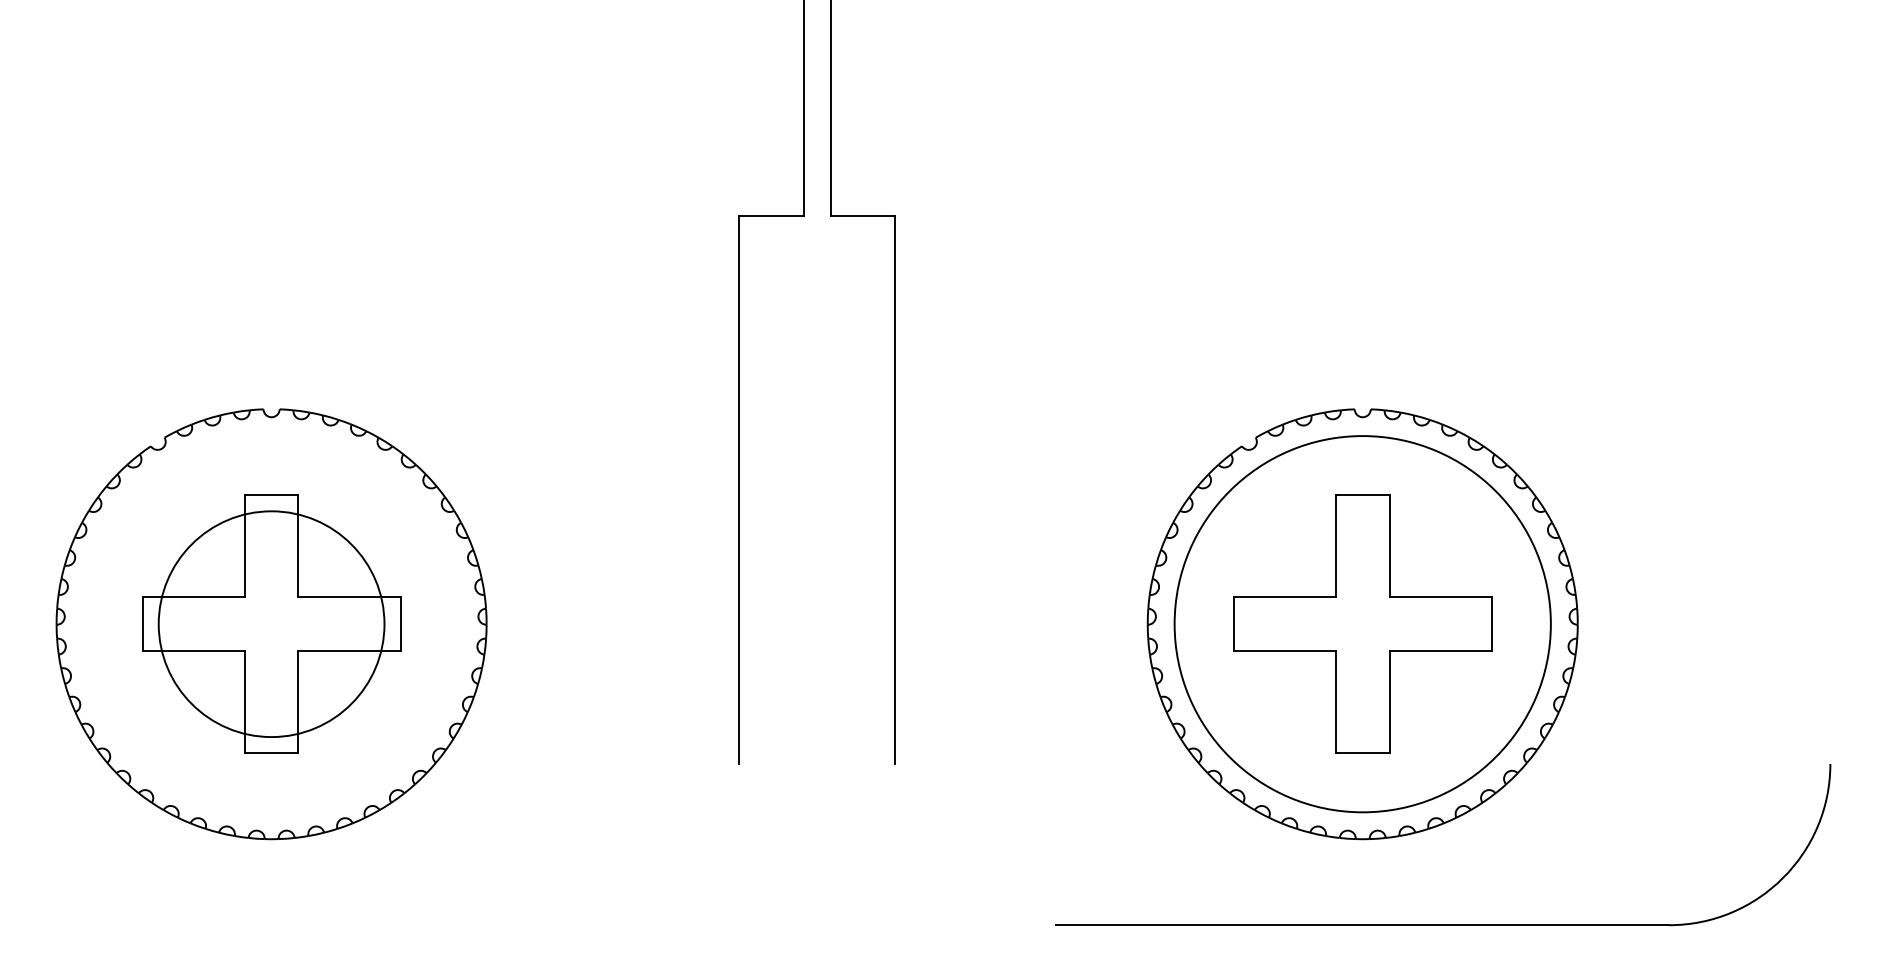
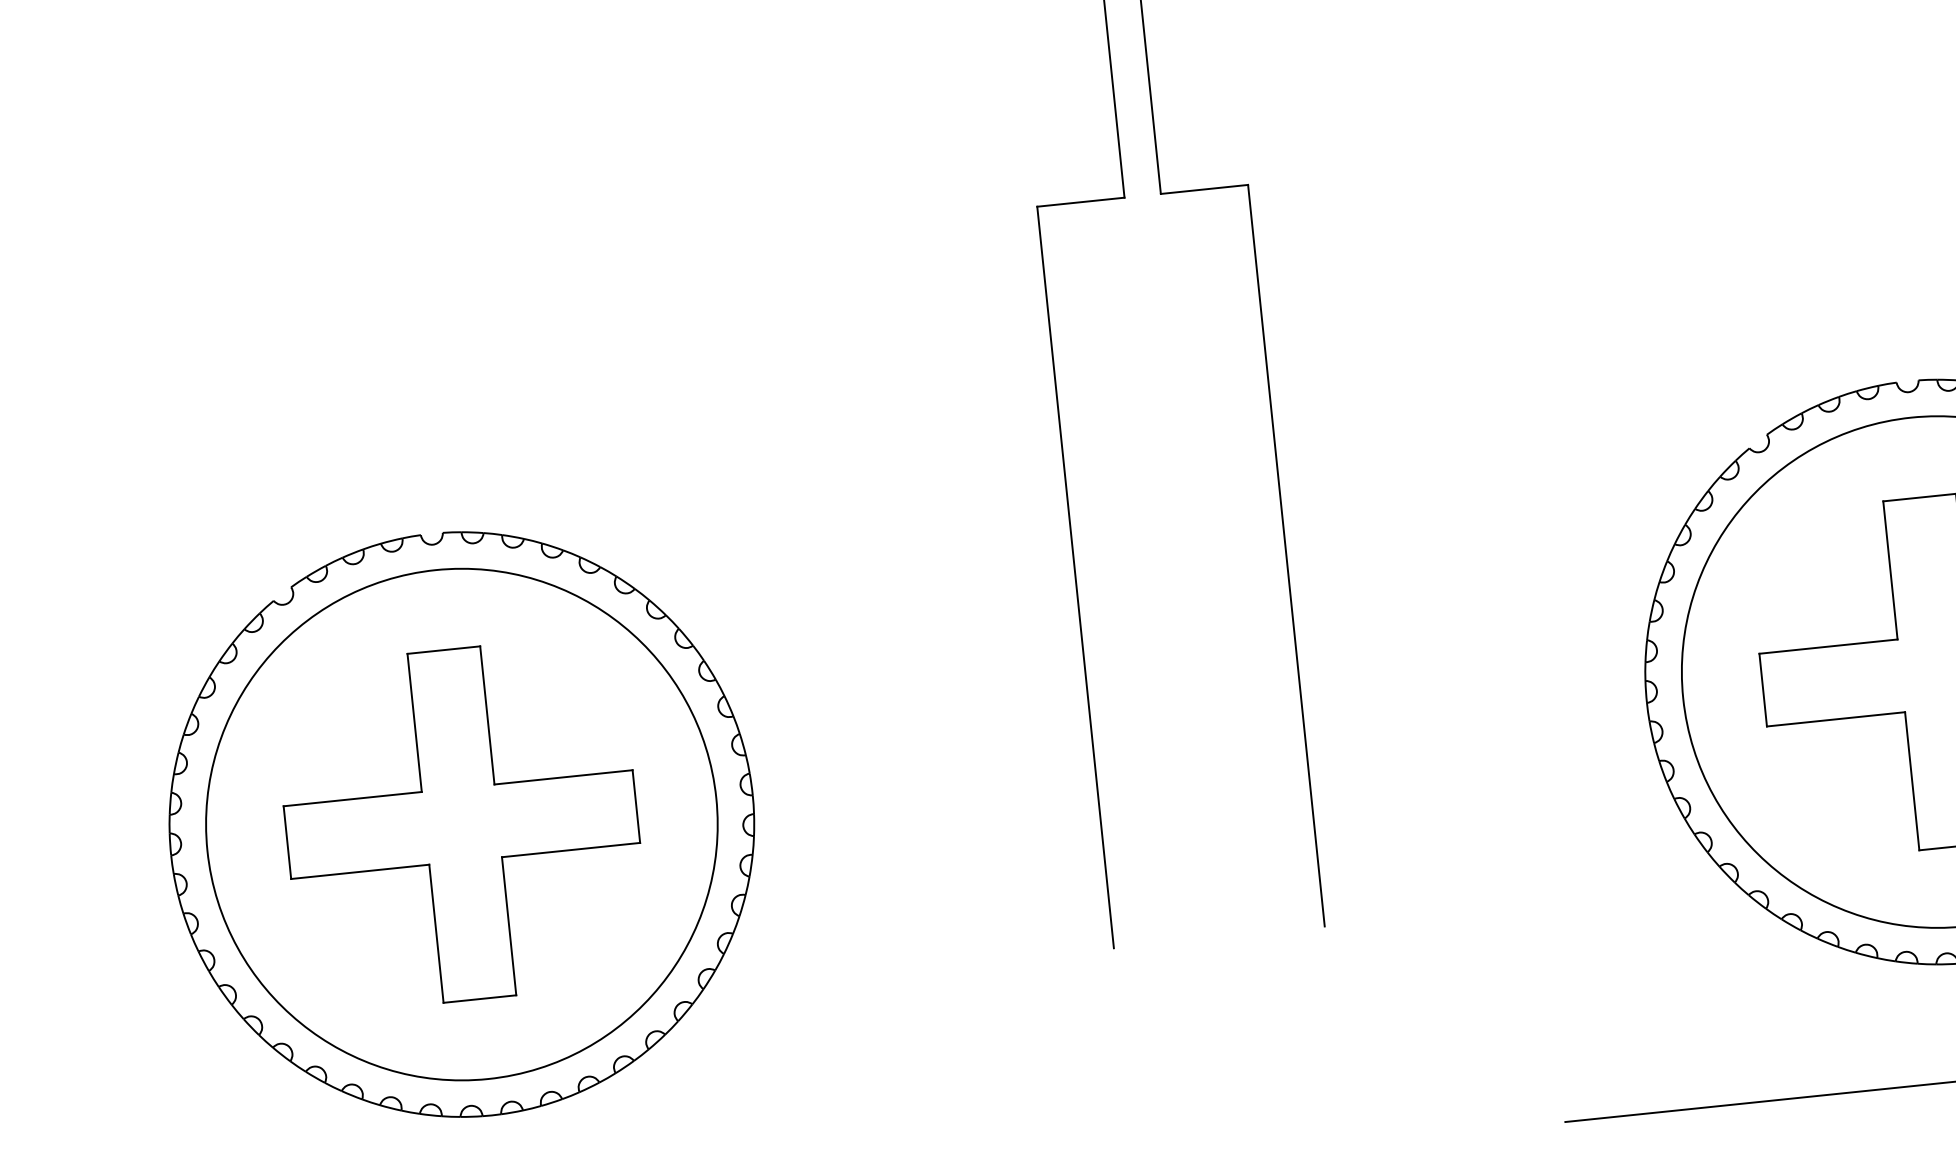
circle: (271, 624) -> (461, 825), size x1.67

